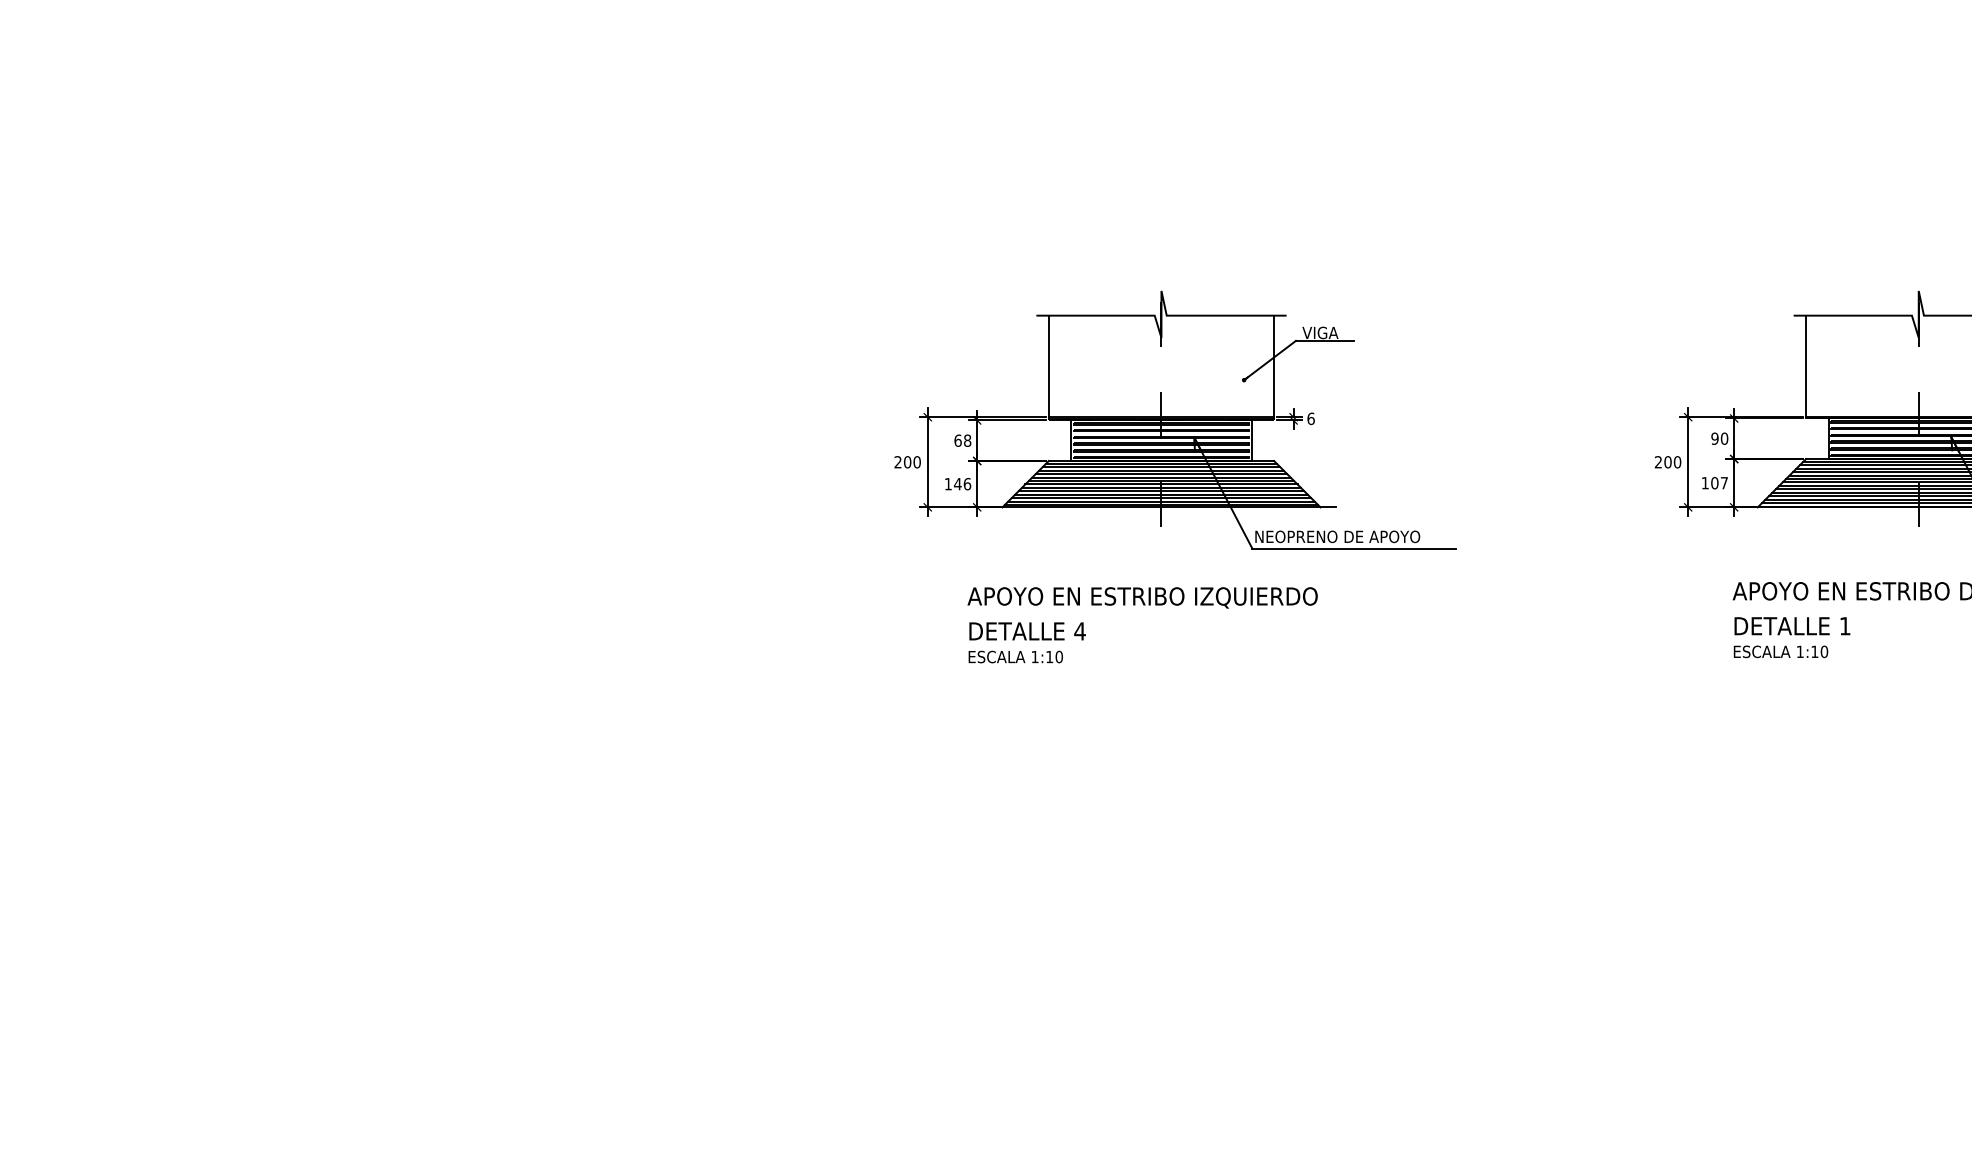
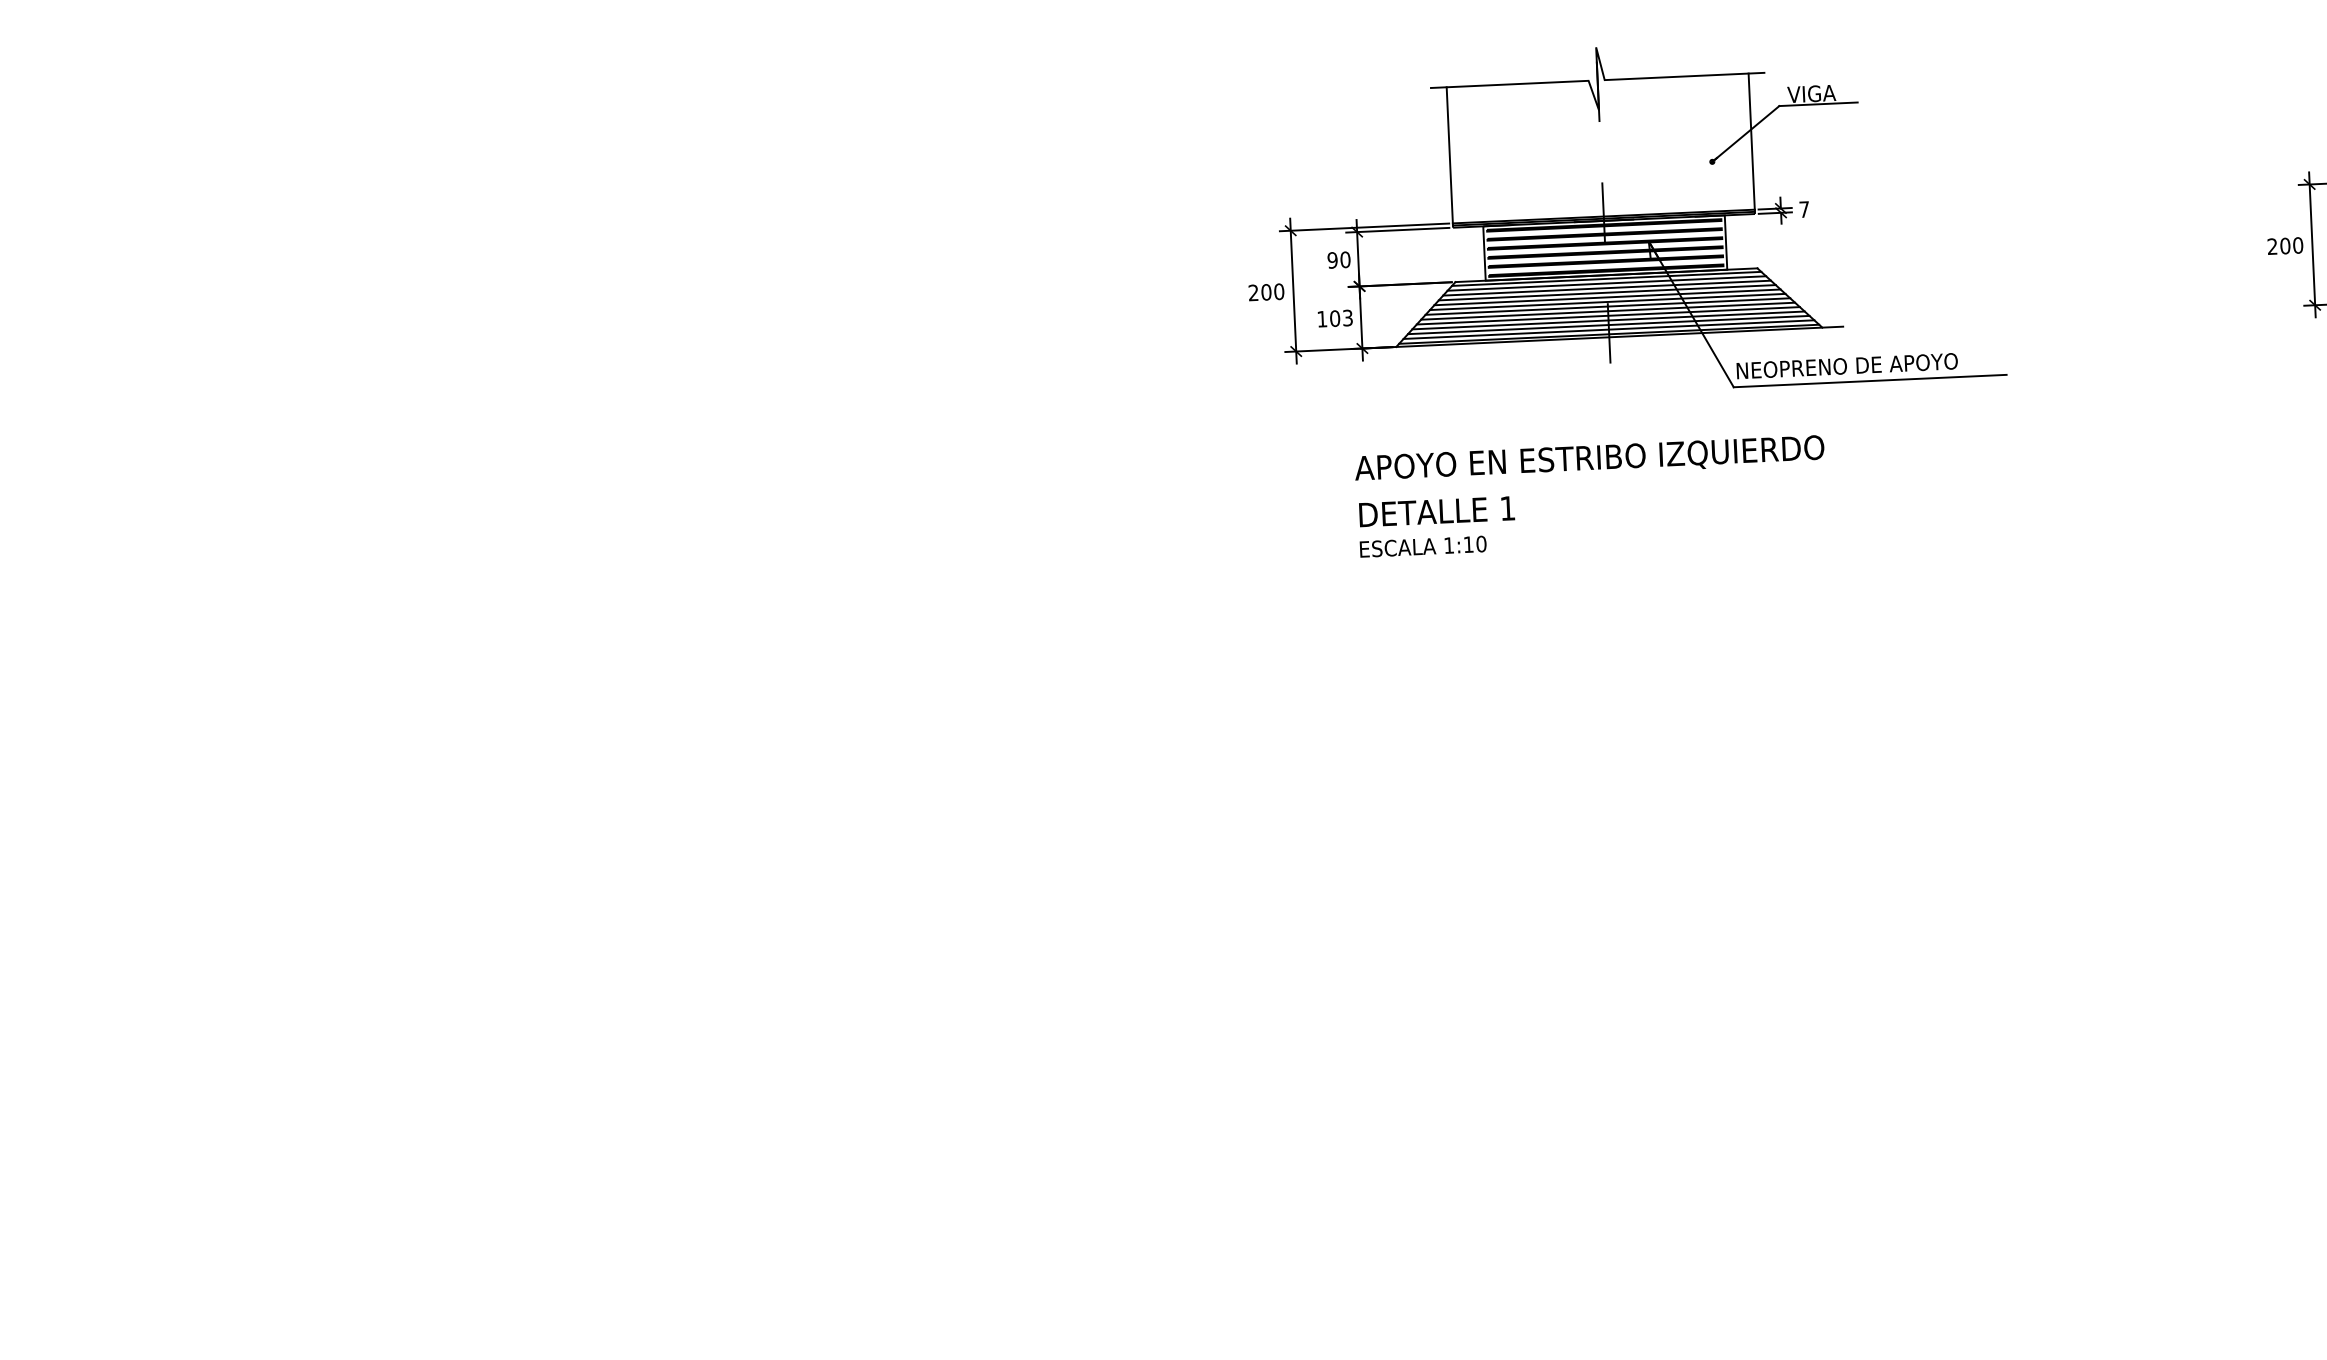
text: (1310, 418) -> (1803, 209), 6 -> 7
text: (962, 440) -> (1338, 259), 68 -> 90
text: (962, 484) -> (1341, 318), 146 -> 103
text: (1079, 631) -> (1507, 508), 4 -> 1

